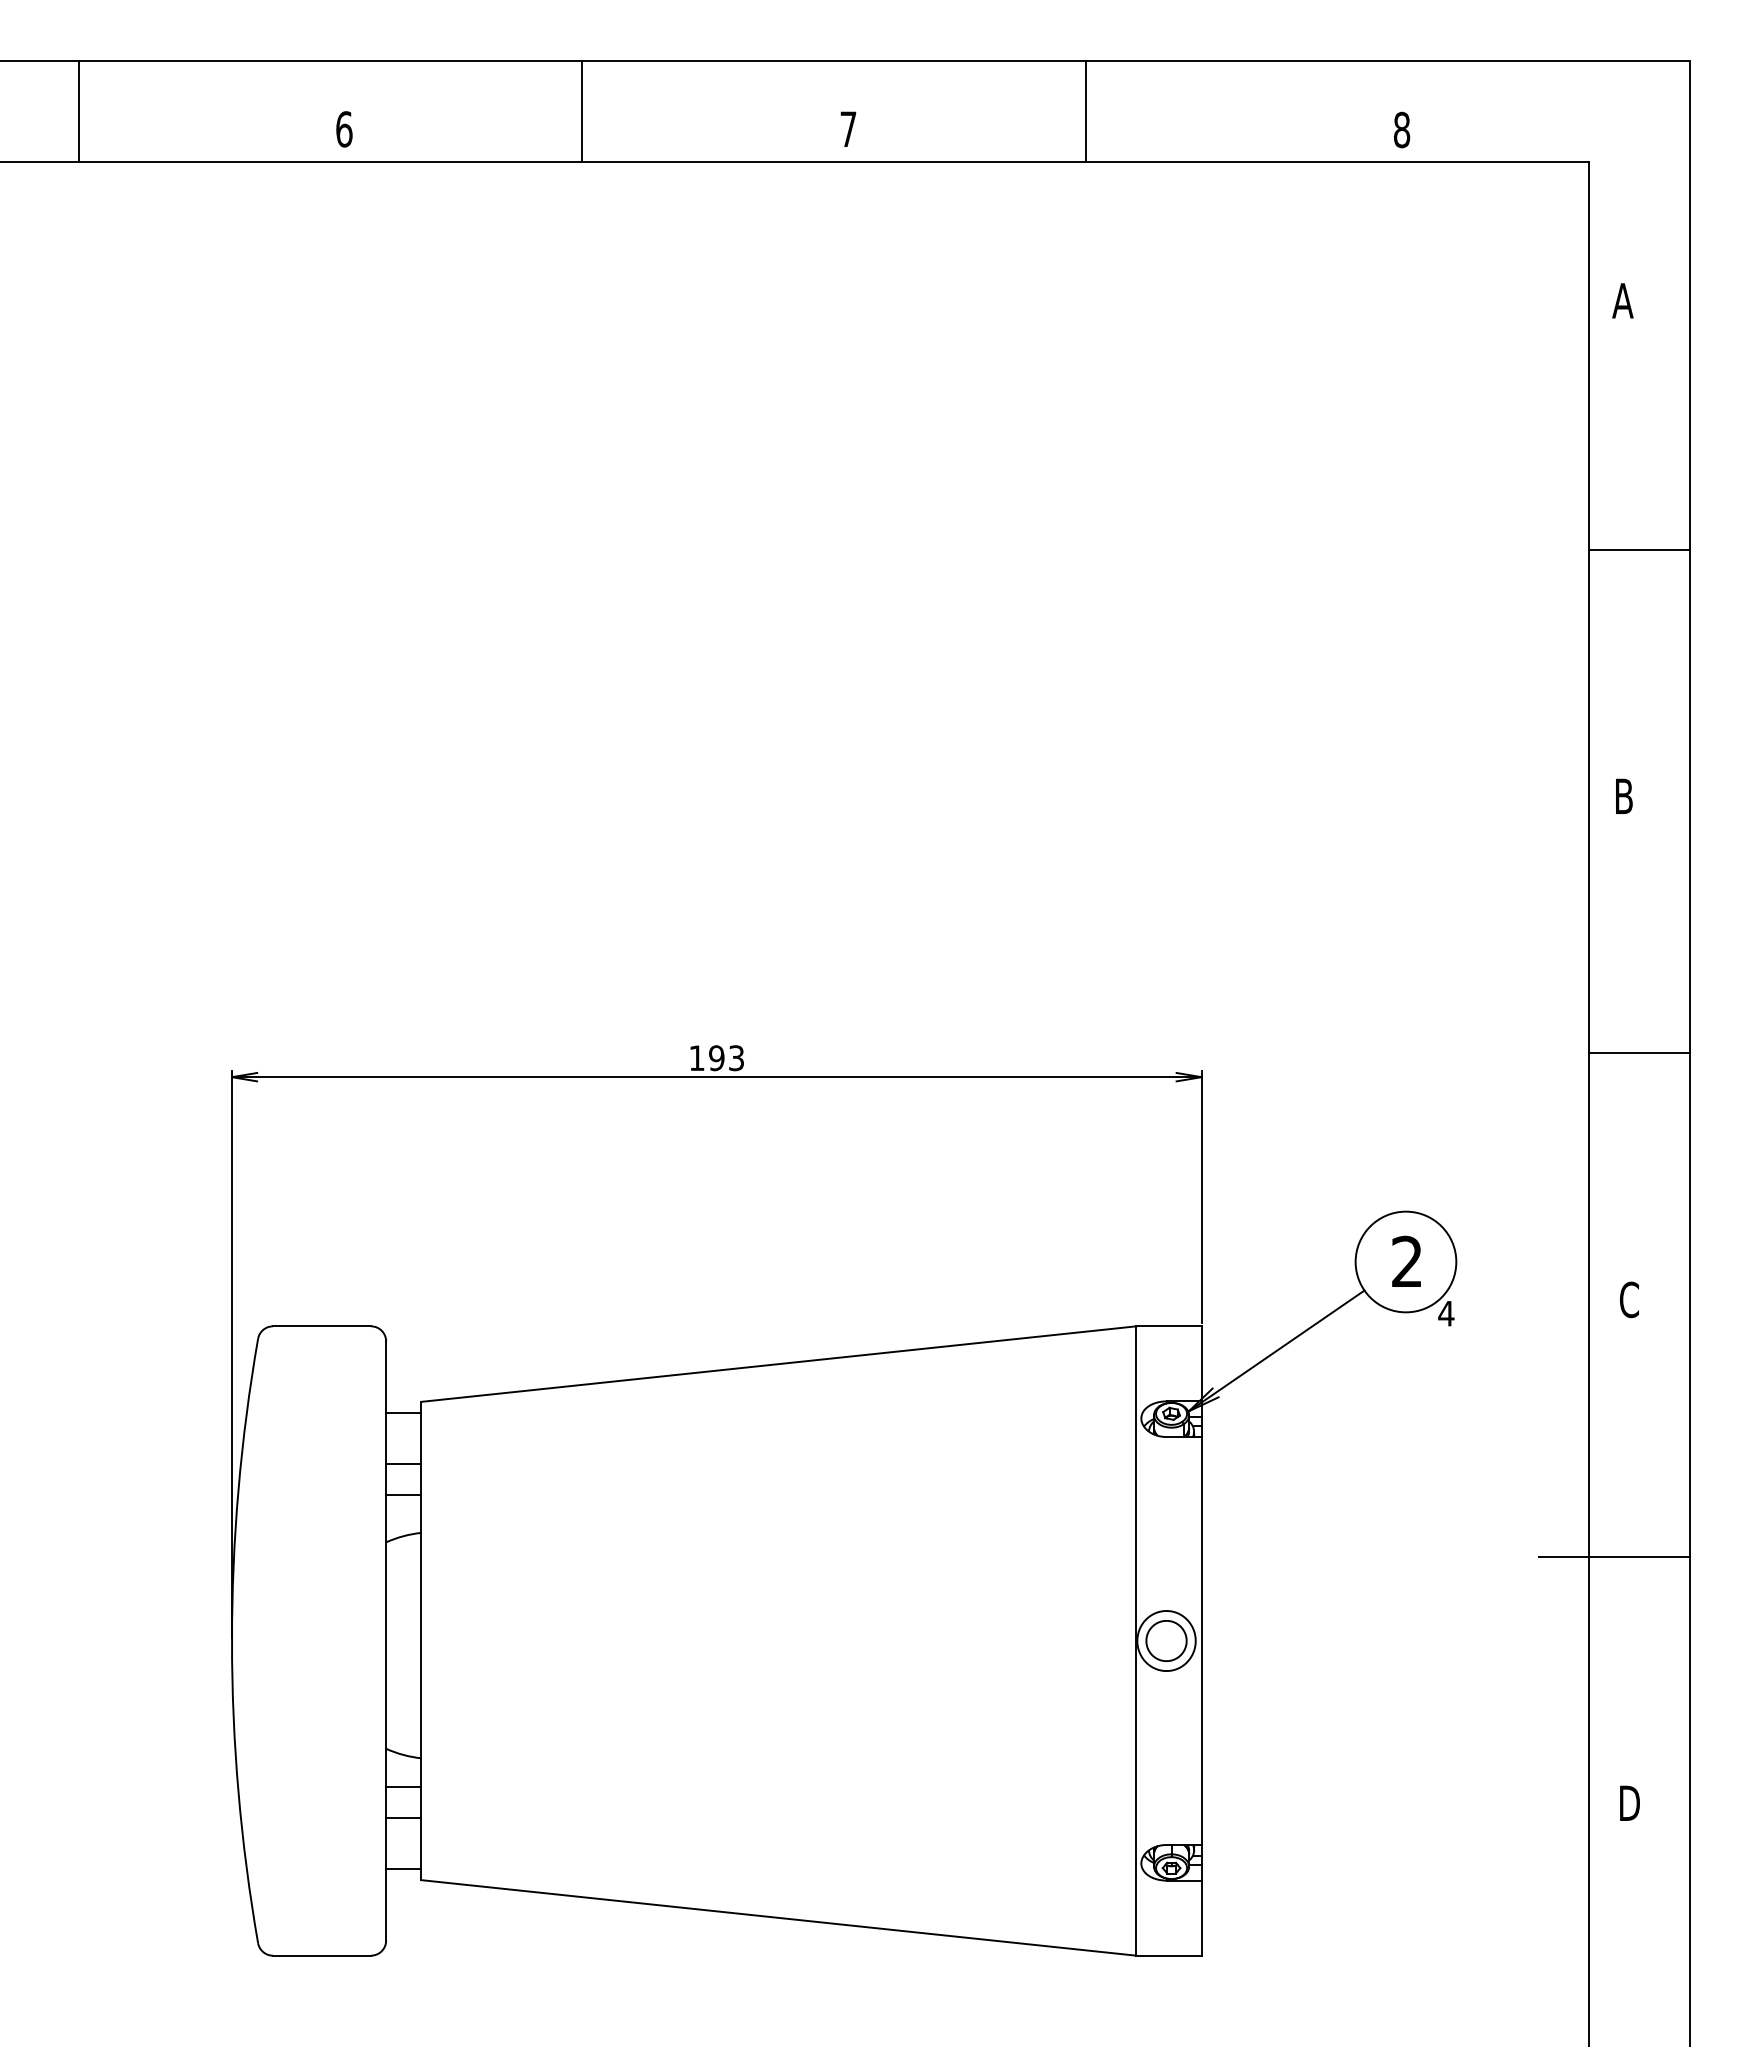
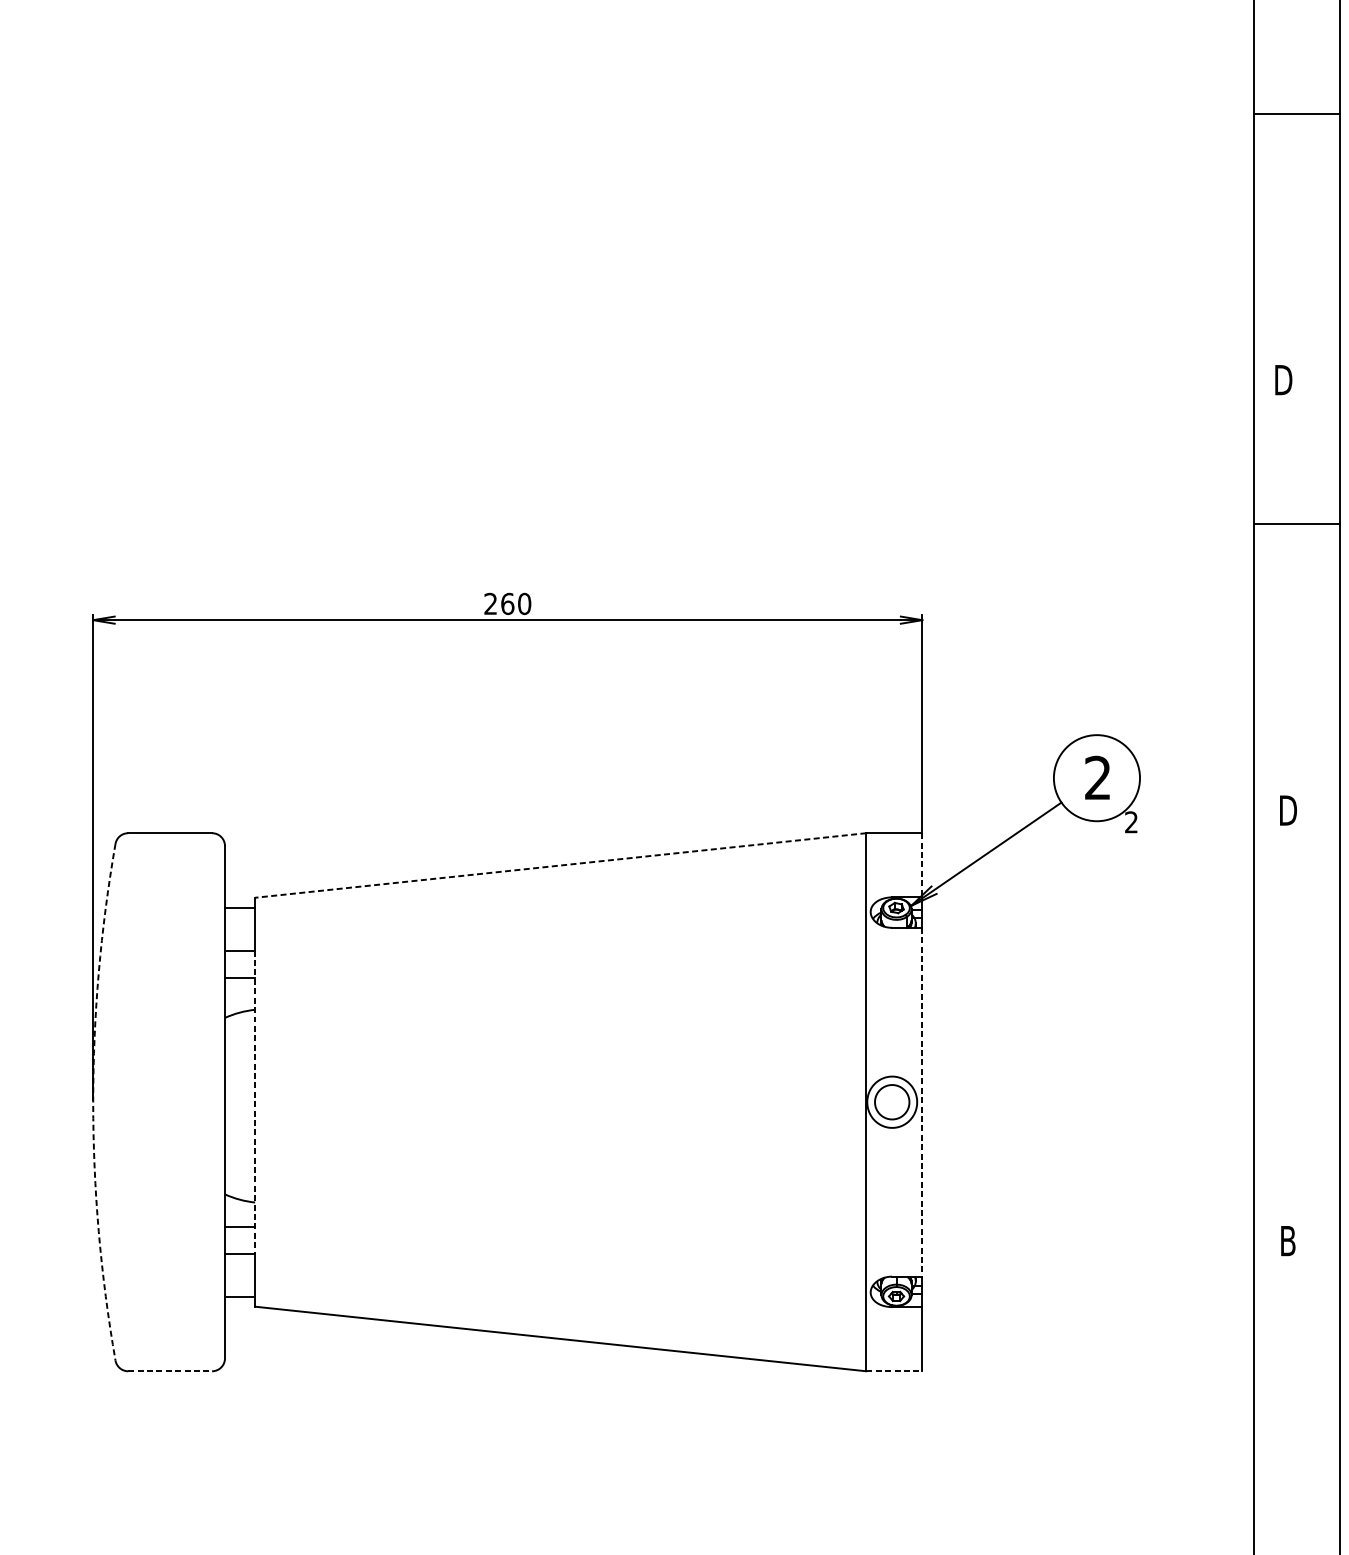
line: (1639, 549) -> (1296, 114), moved
text: (1624, 795) -> (1283, 379), B -> D
line: (1639, 1053) -> (1296, 524), moved
text: (716, 1058) -> (507, 604), 193 -> 260
text: (1629, 1299) -> (1288, 810), C -> D
text: (1446, 1313) -> (1131, 822), 4 -> 2
line: (1201, 1363) -> (922, 864), solid -> dashed
line: (778, 1364) -> (560, 865), solid -> dashed
line: (1613, 1556) -> (1274, 1029), removed
arc: (232, 1641) -> (93, 1102), solid -> dashed
line: (421, 1641) -> (255, 1102), solid -> dashed
line: (1201, 1641) -> (922, 1102), solid -> dashed
text: (1629, 1802) -> (1288, 1240), D -> B
line: (322, 1955) -> (170, 1371), solid -> dashed
line: (1169, 1955) -> (894, 1371), solid -> dashed

